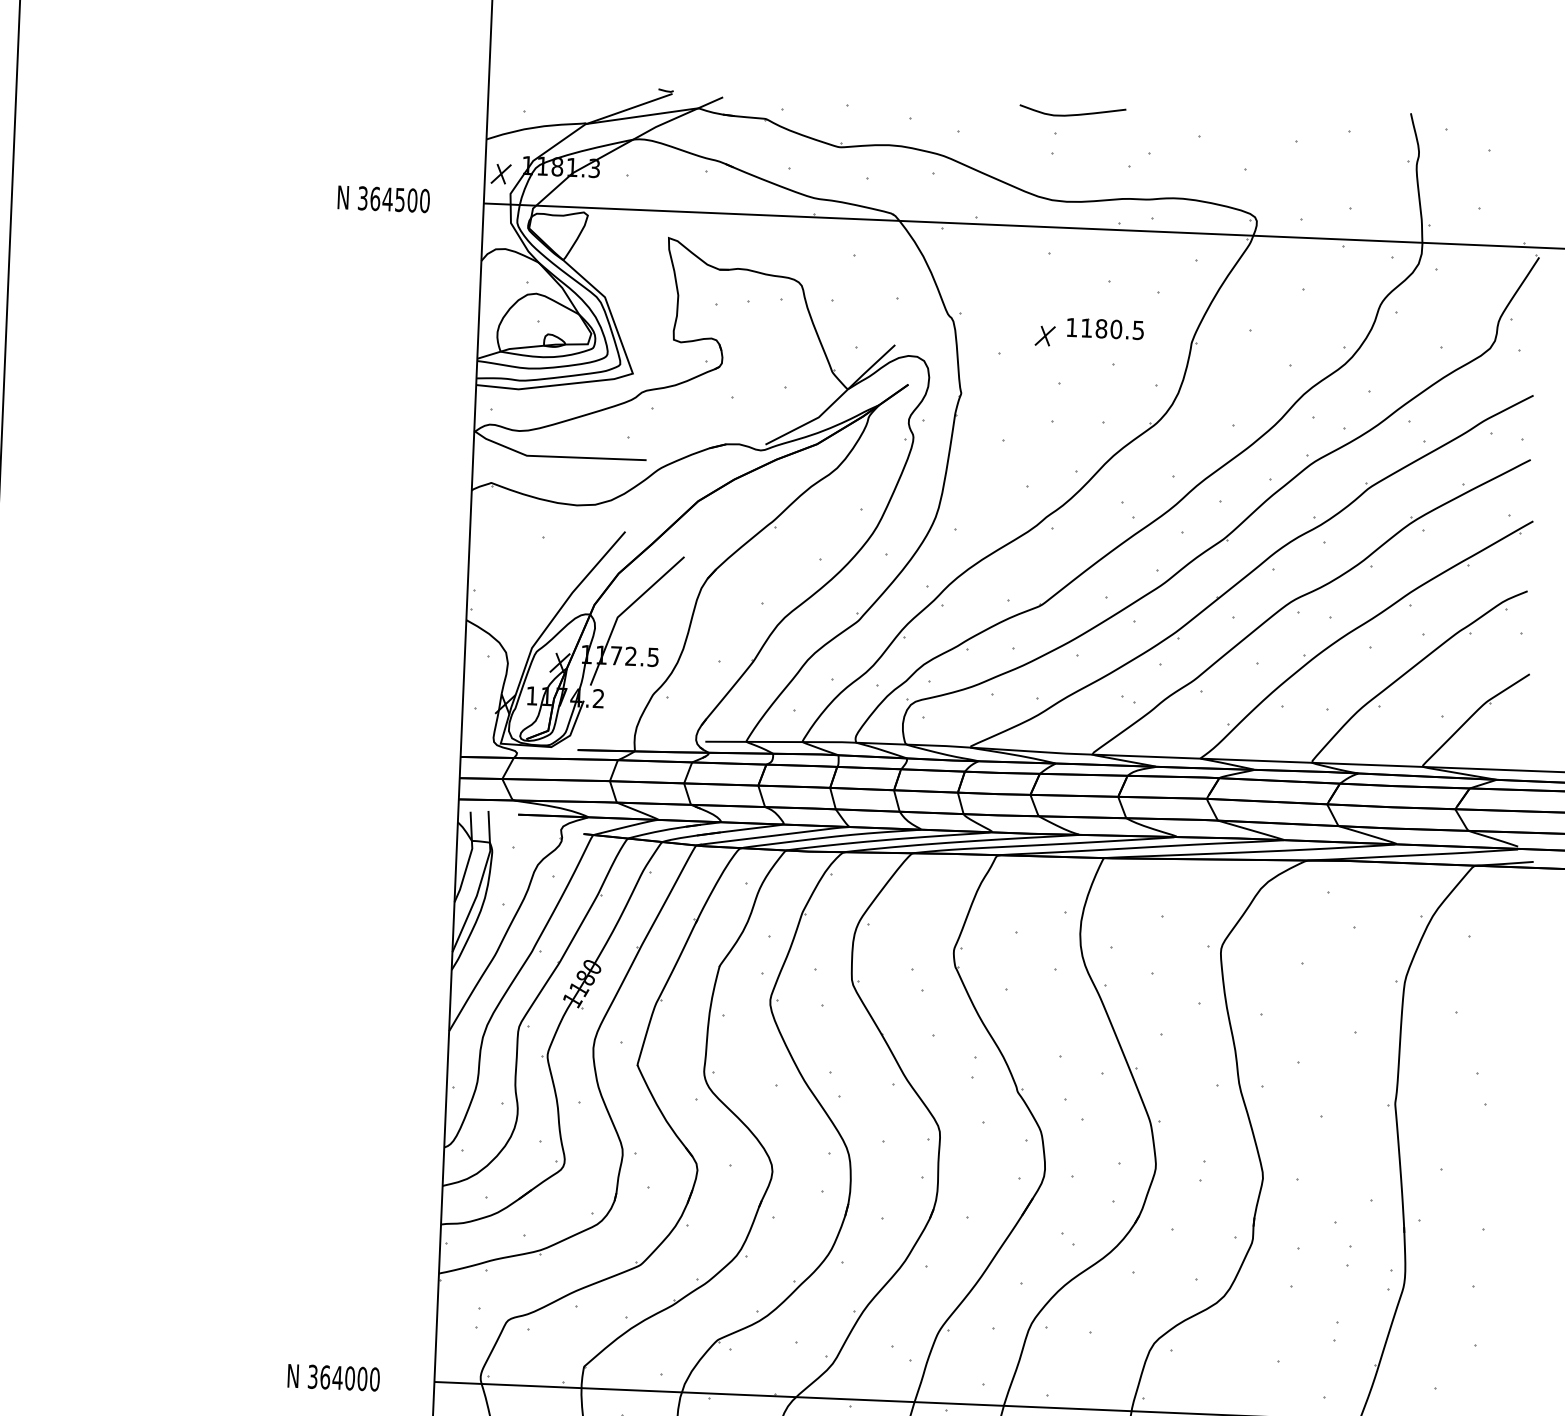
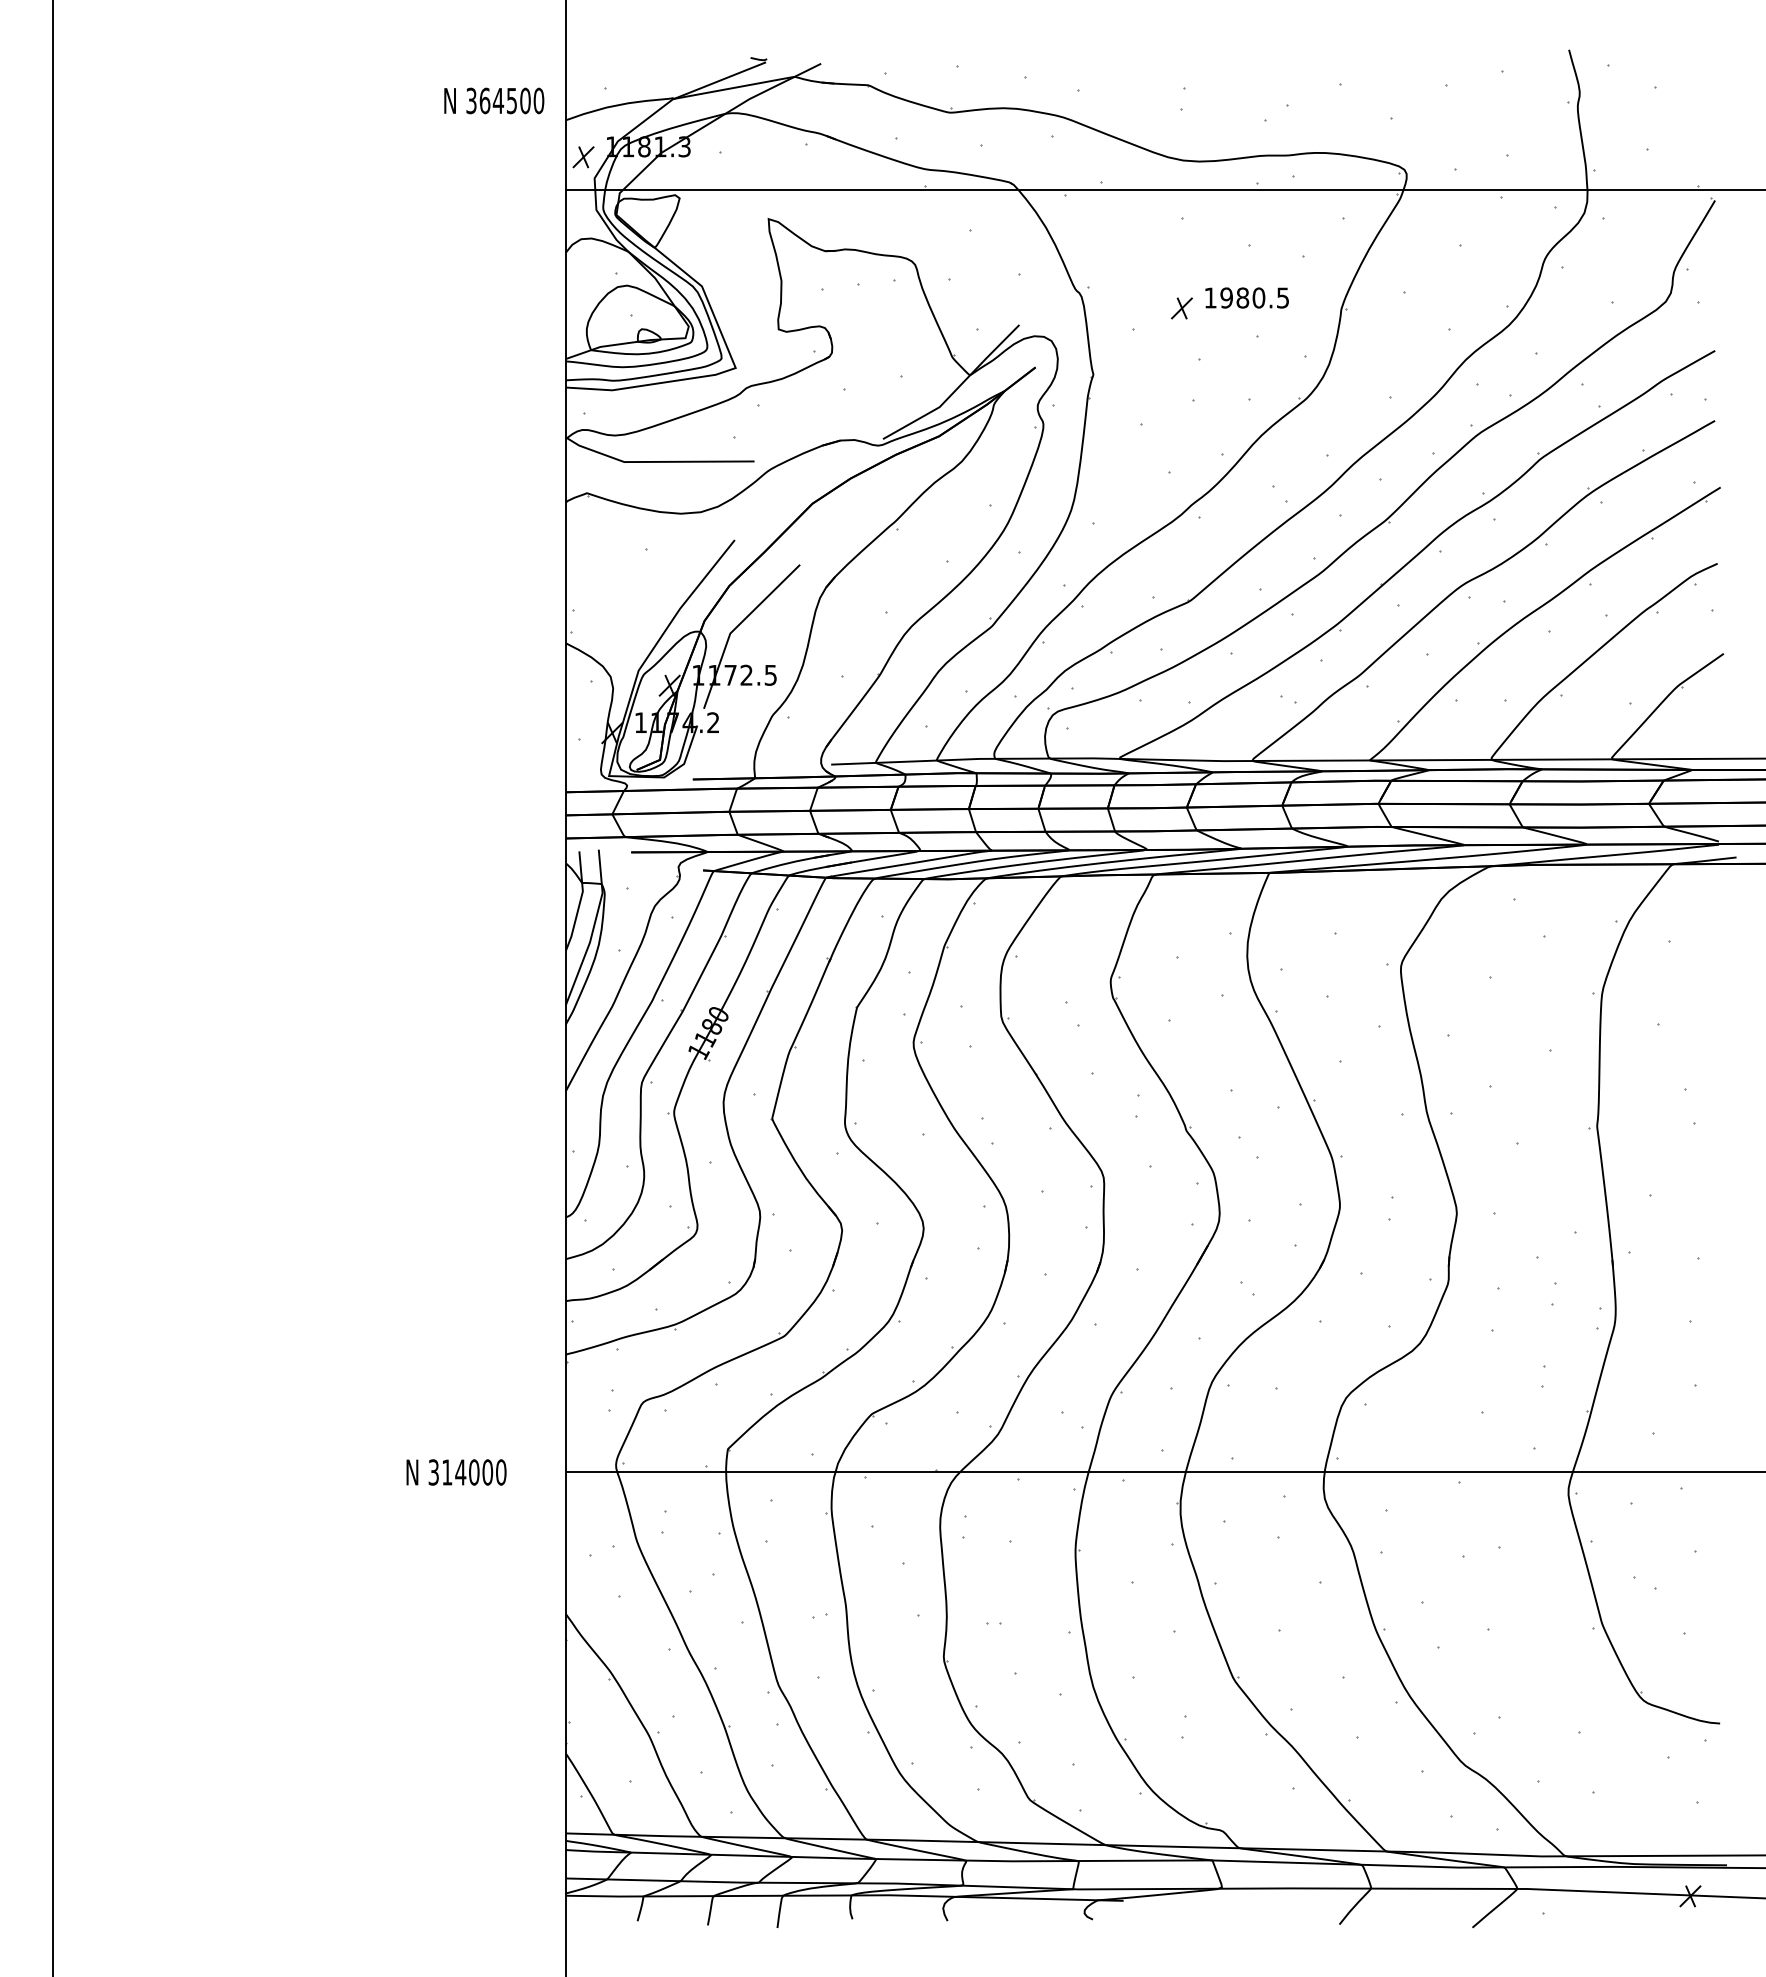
curve: (1072, 114) -> (1201, 66), removed
text: (384, 198) -> (494, 100), moved
text: (1086, 327) -> (1226, 297), 1180.5 -> 1980.5
text: (325, 1377) -> (447, 1472), 364000 -> 314000

